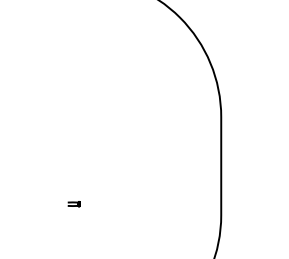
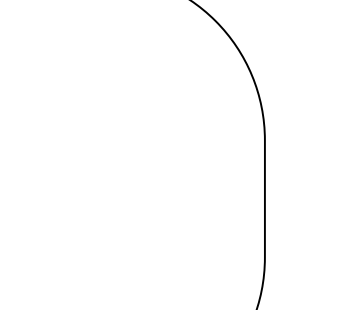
part: (73, 204) -> (87, 244), removed

